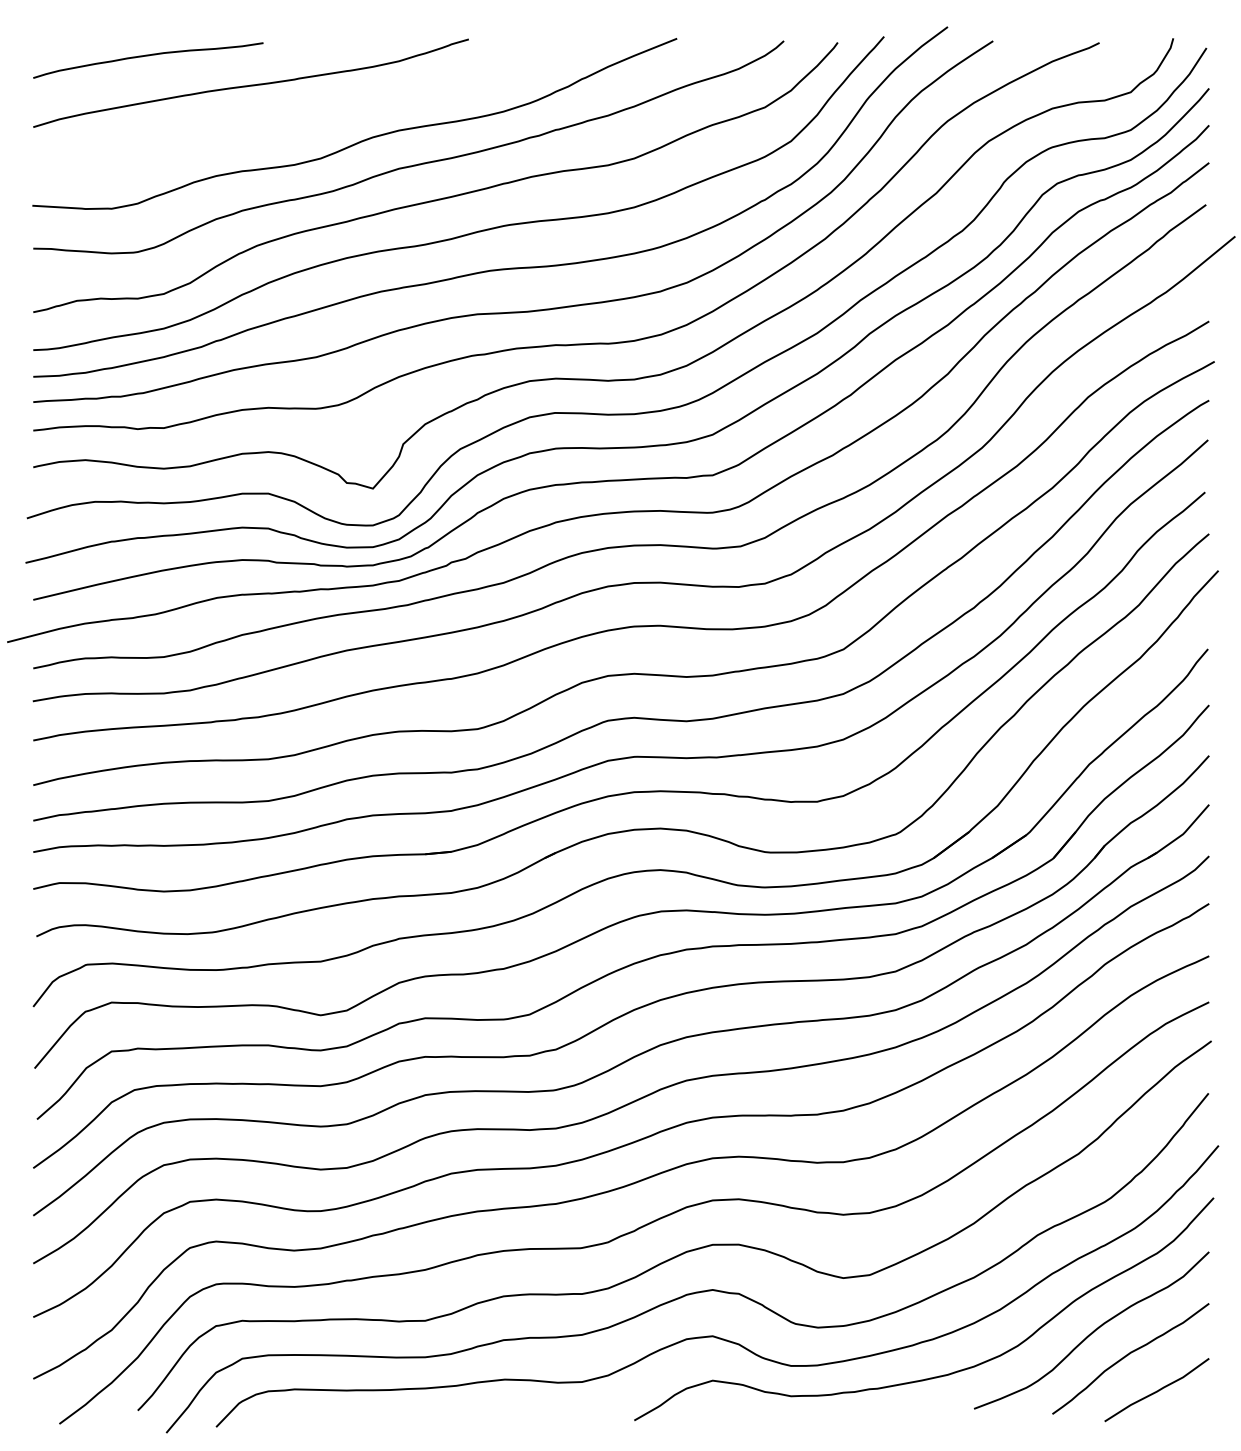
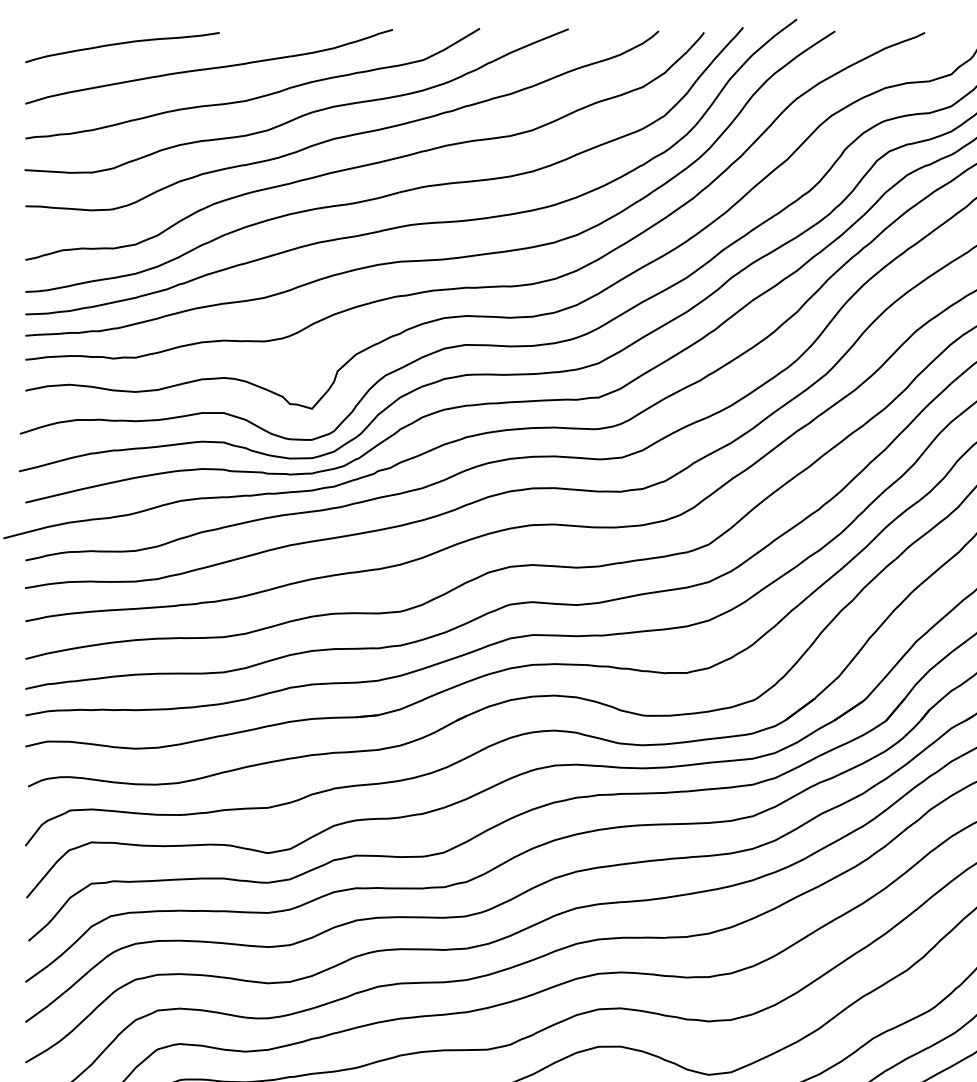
curve: (305, 119) -> (255, 97), added

